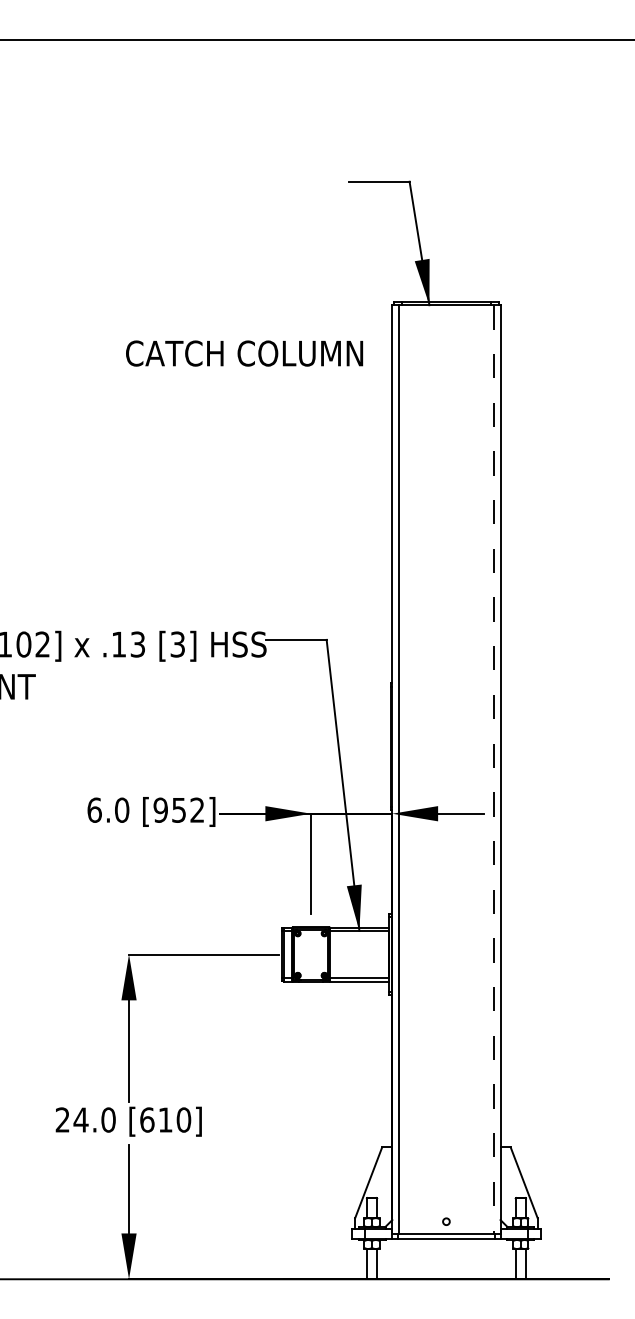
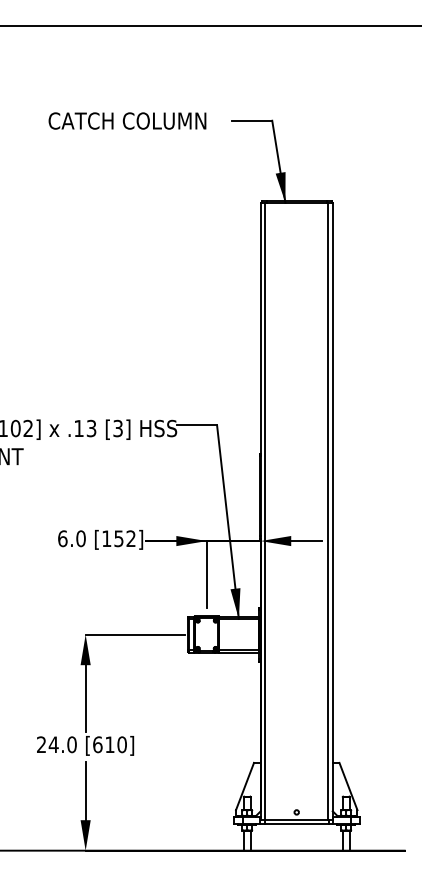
text: (244, 352) -> (127, 120), moved
line: (494, 769) -> (328, 511), dashed -> solid
text: (160, 809) -> (106, 538), [952] -> [152]

